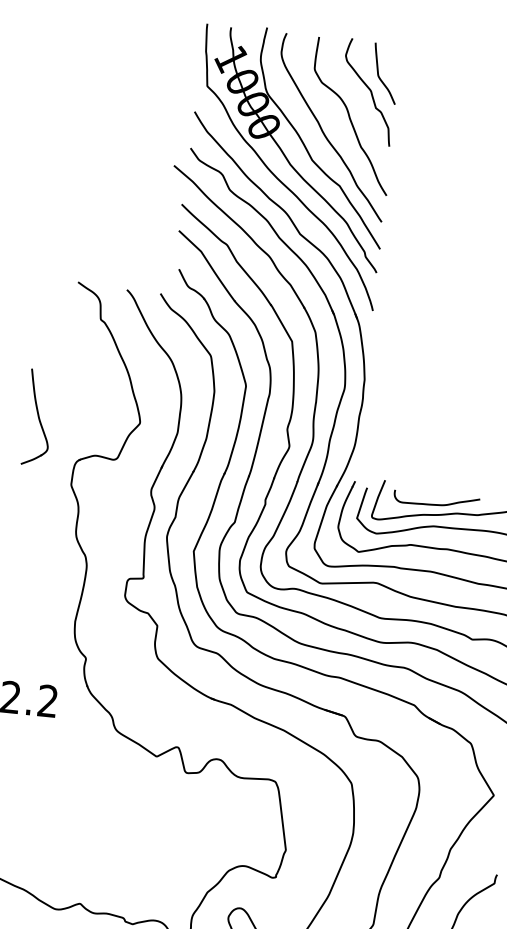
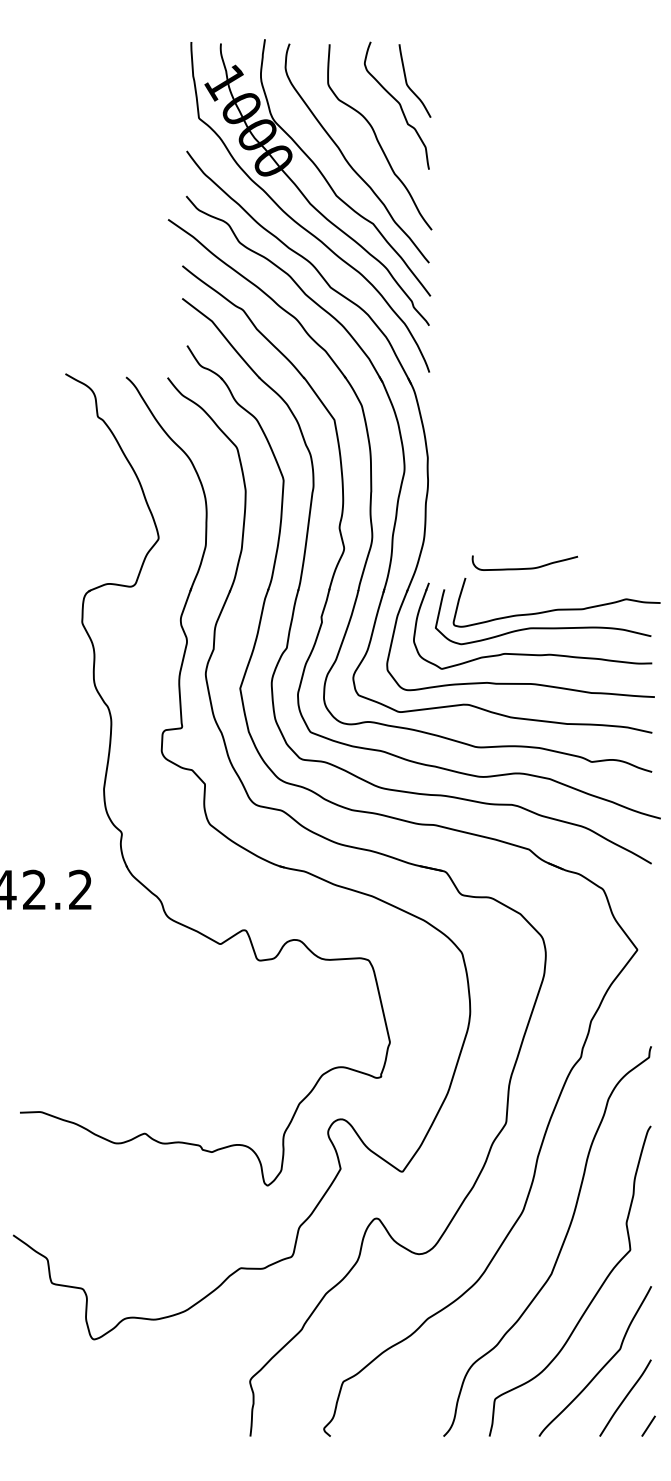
part: (38, 417) -> (33, 544), removed
curve: (437, 503) -> (526, 567), moved

